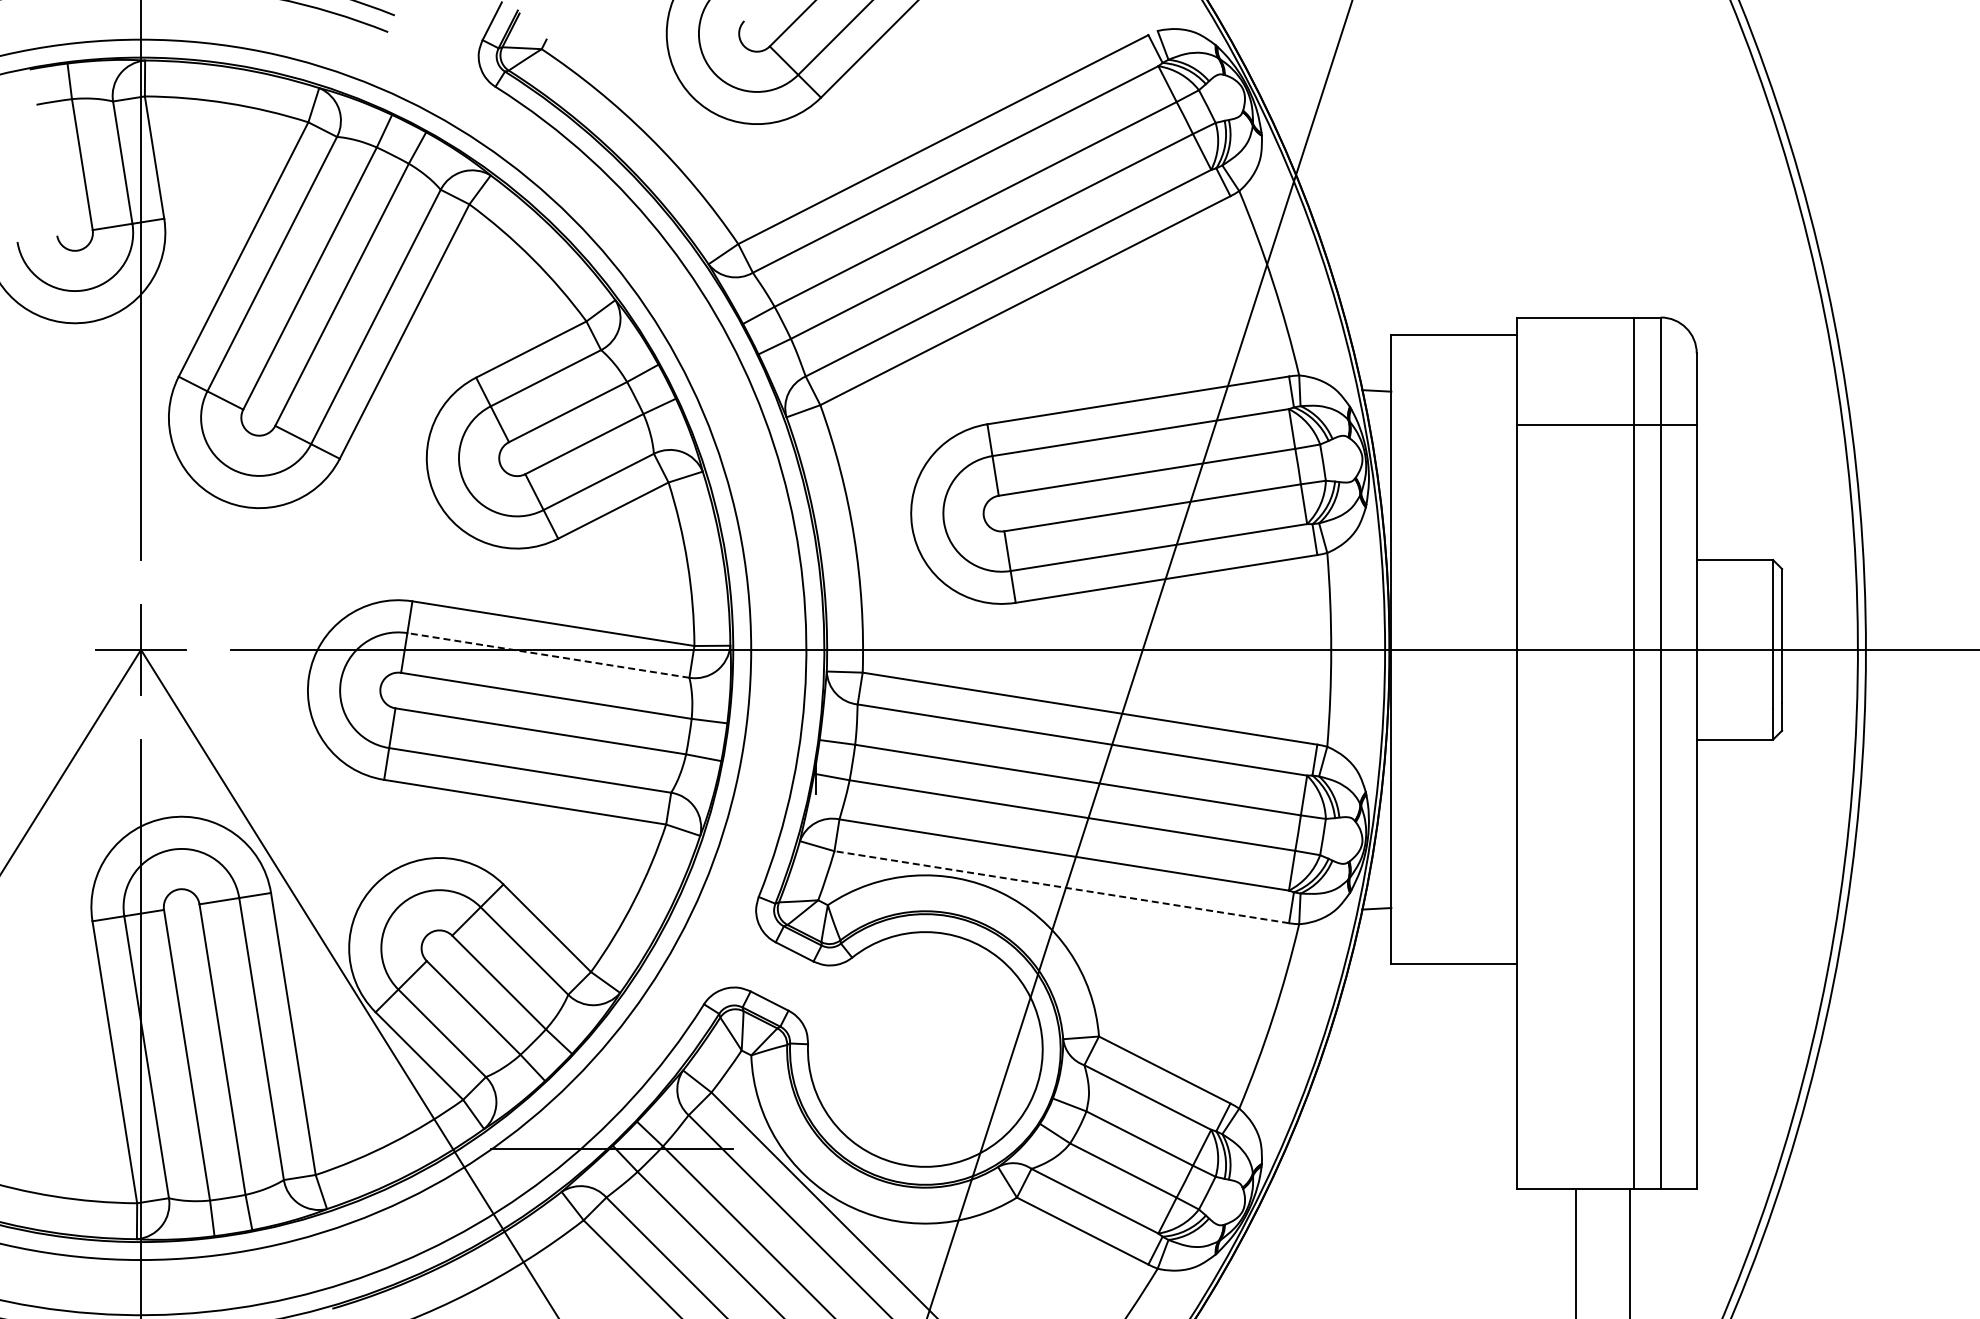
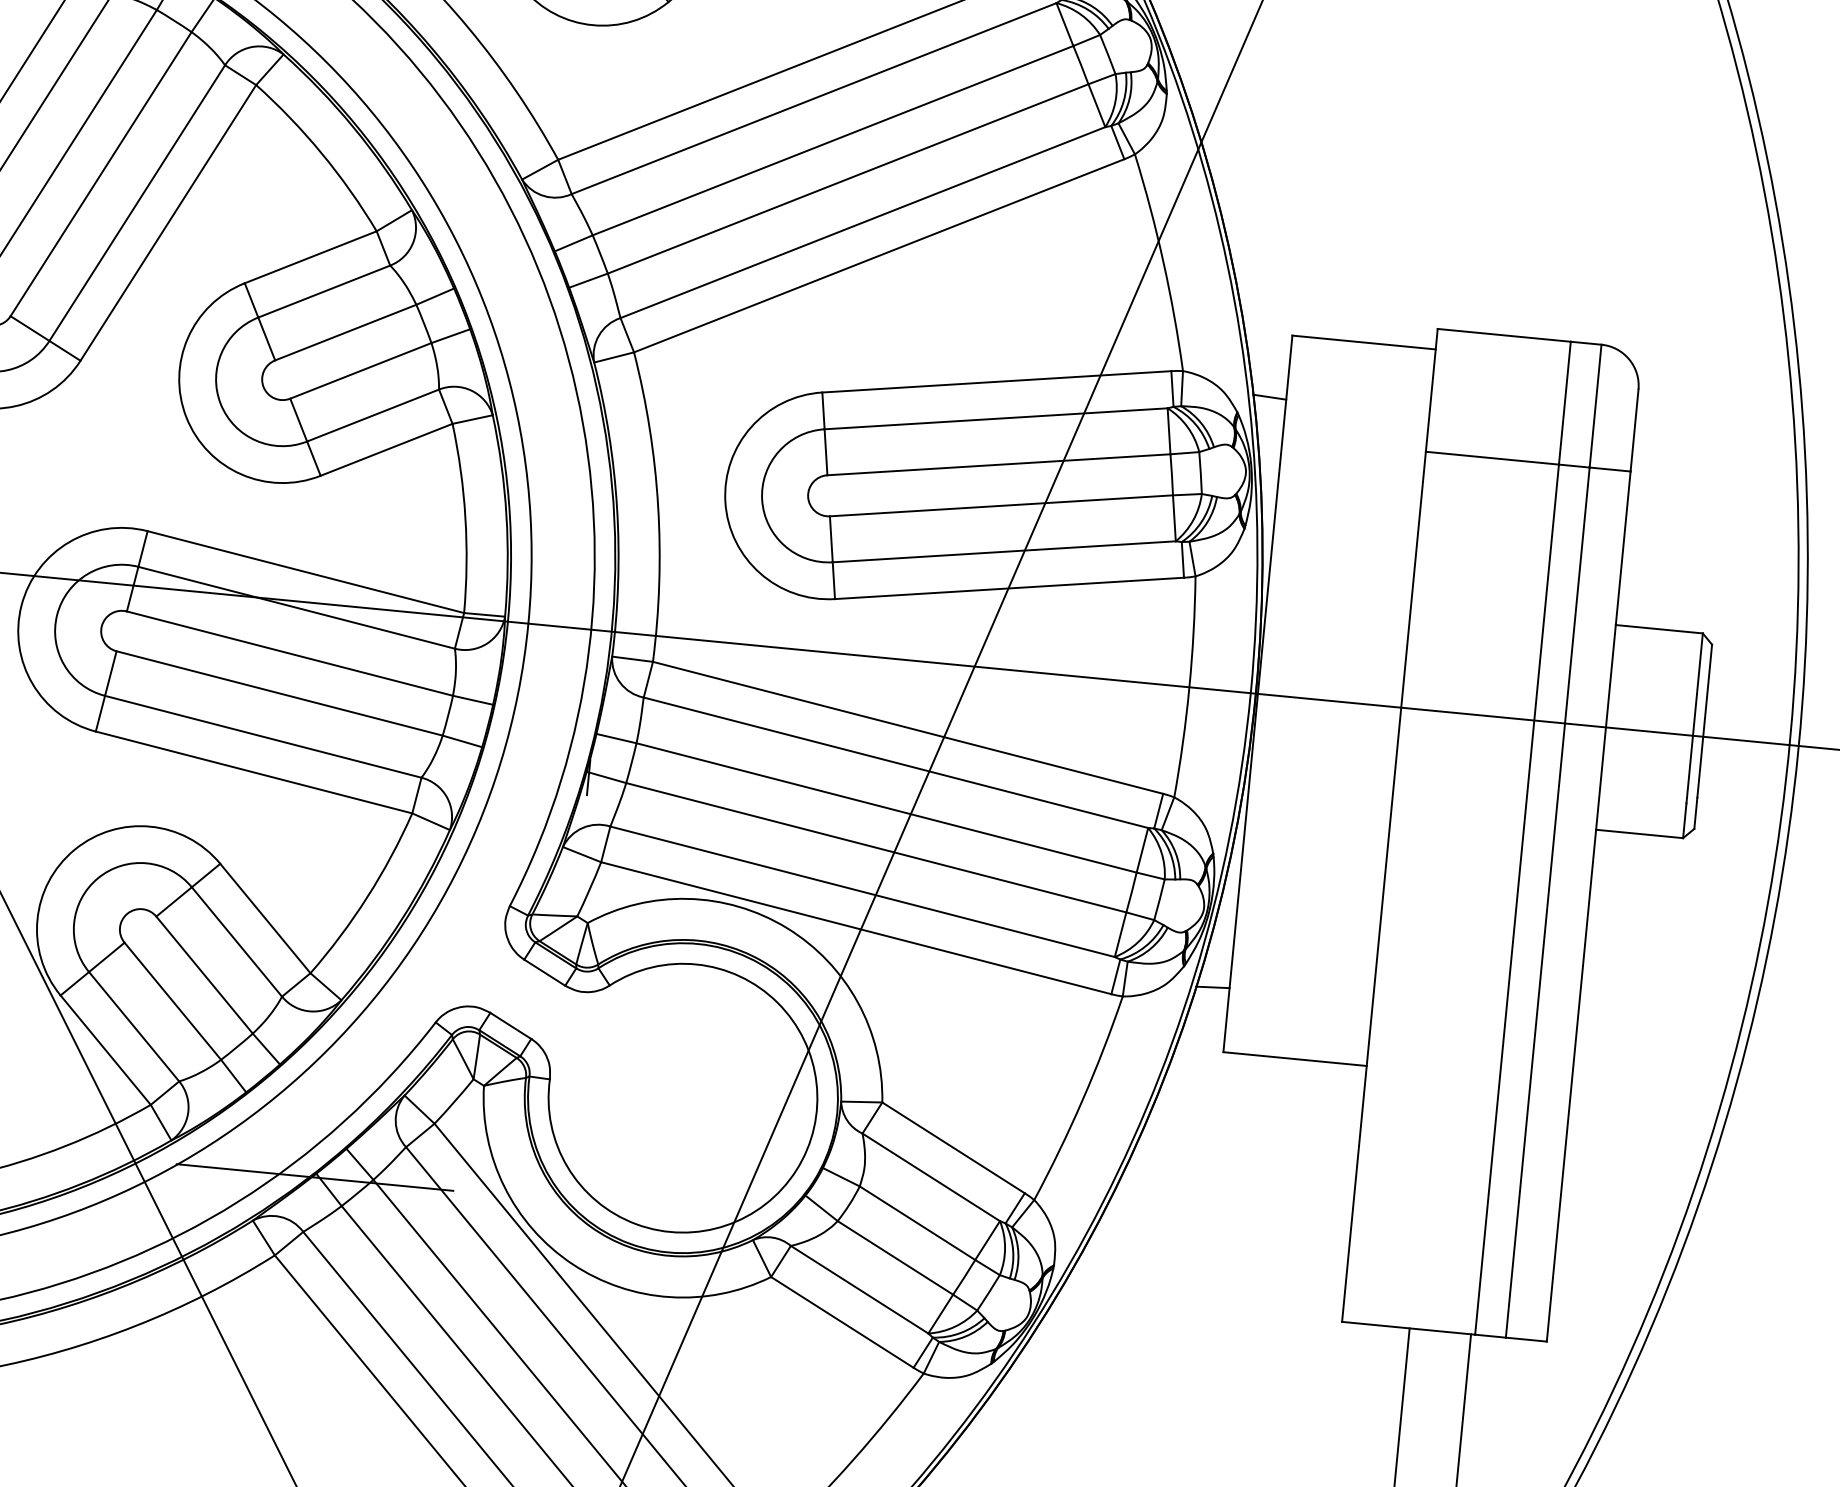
line: (548, 655) -> (296, 607), dashed -> solid
line: (1061, 887) -> (855, 928), dashed -> solid

